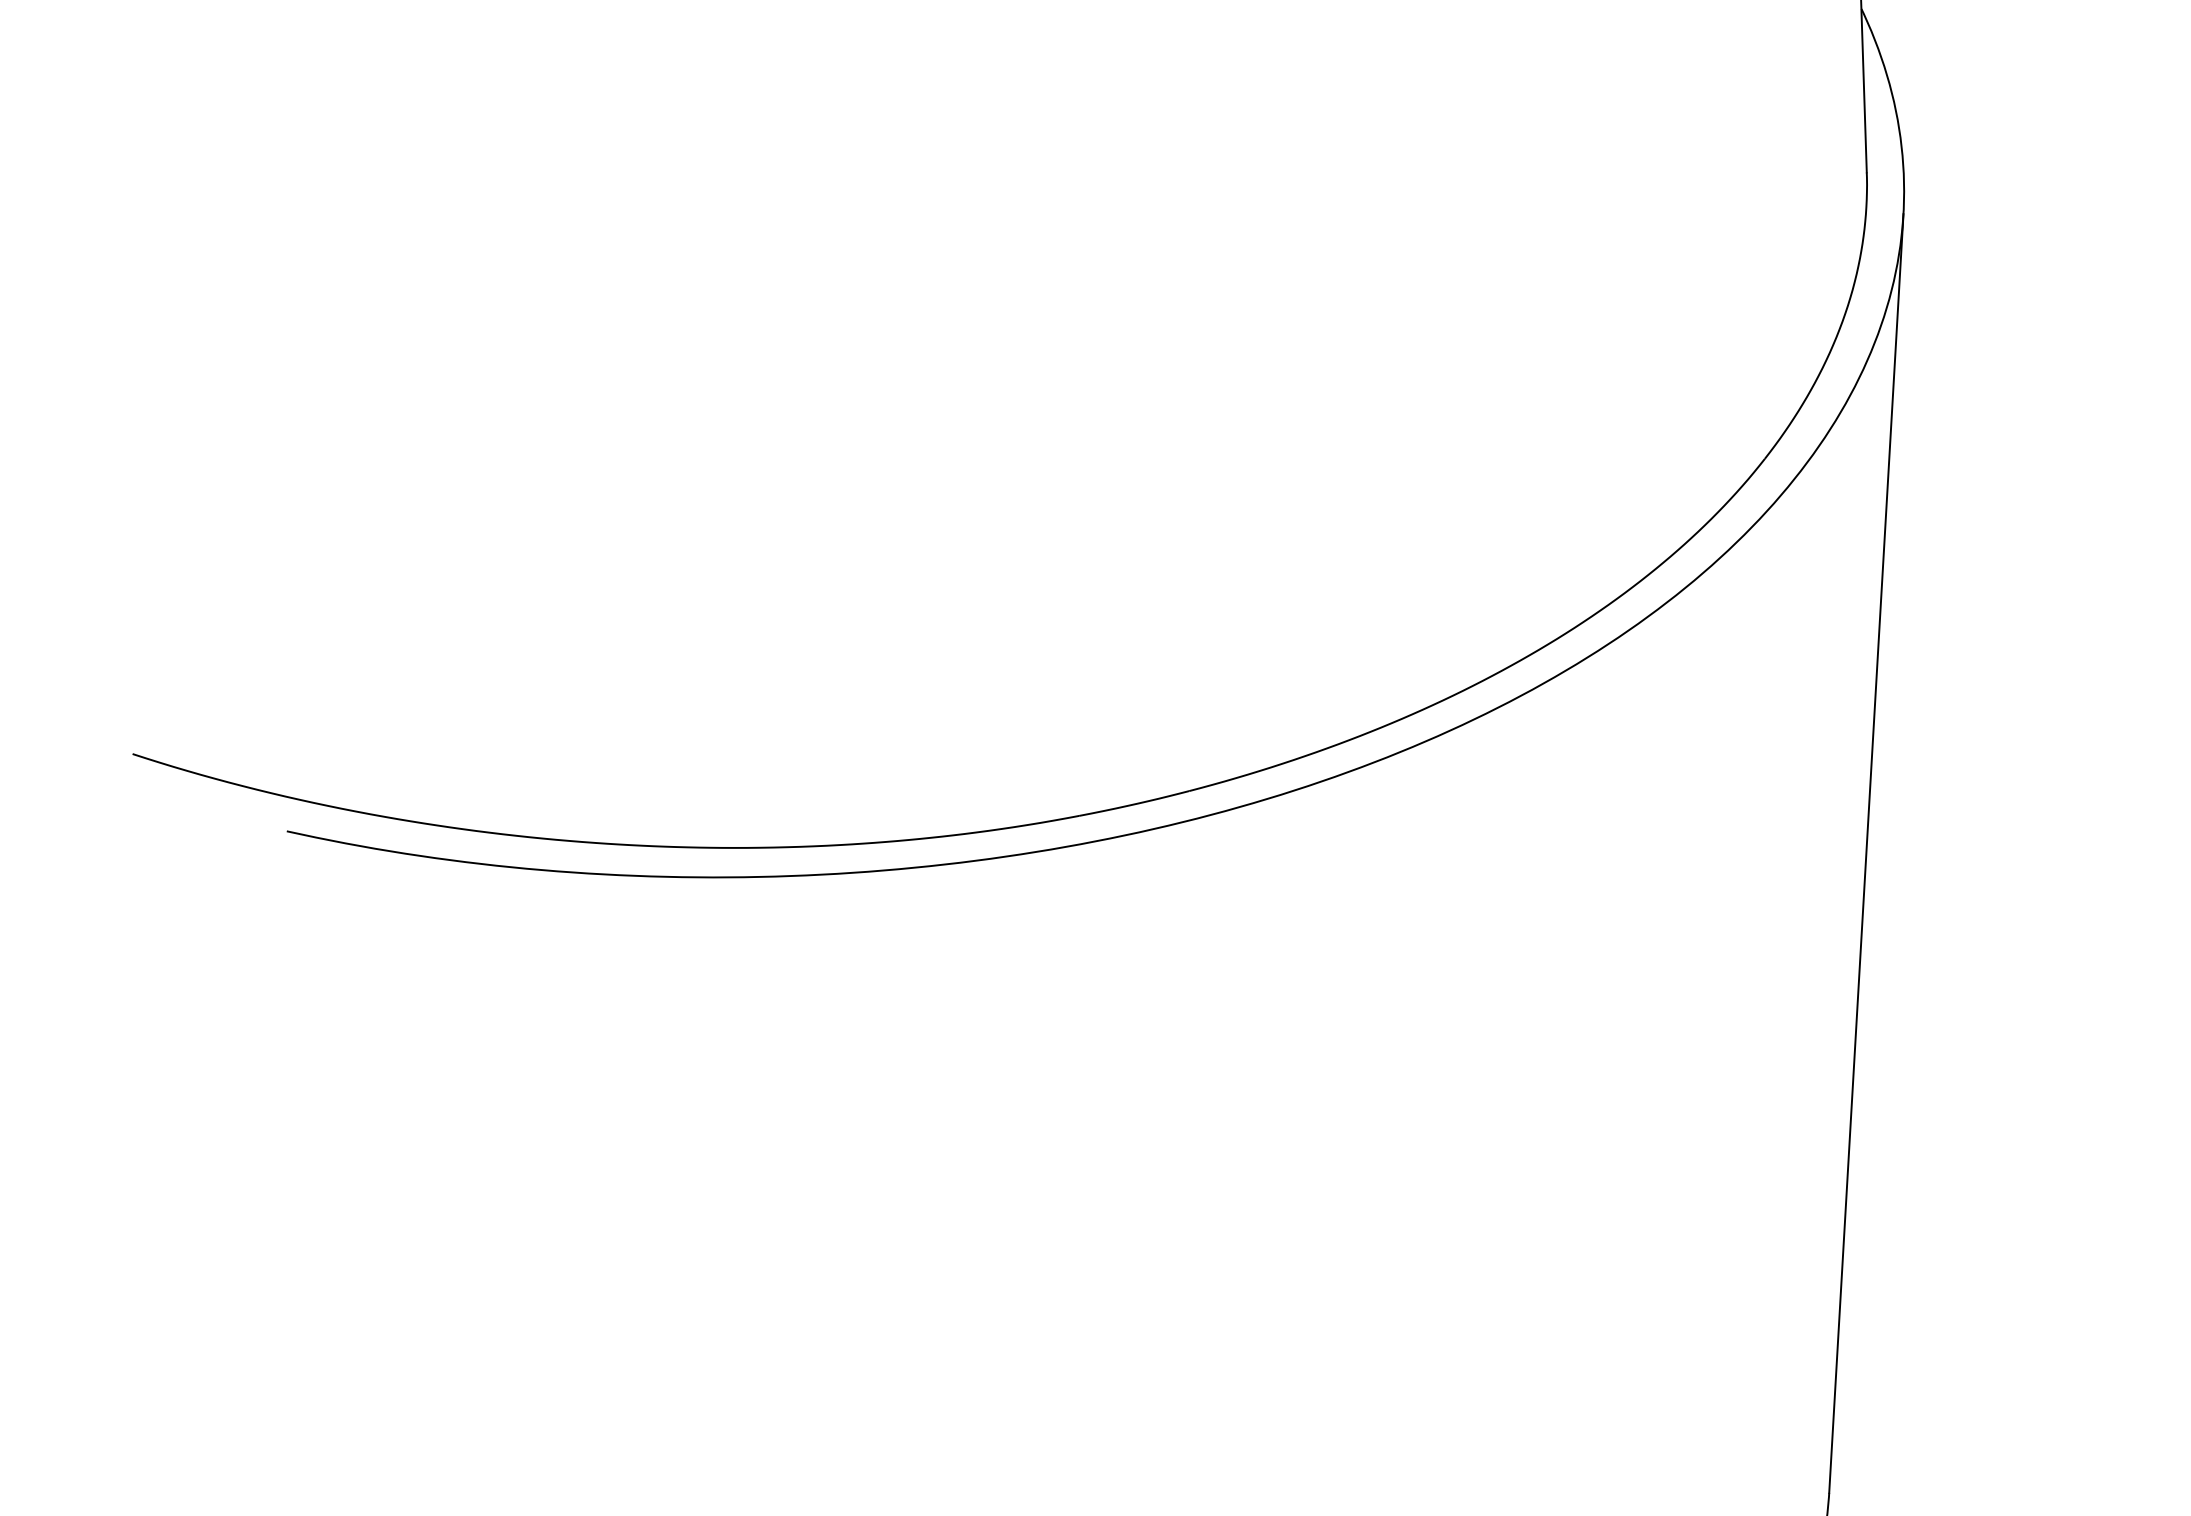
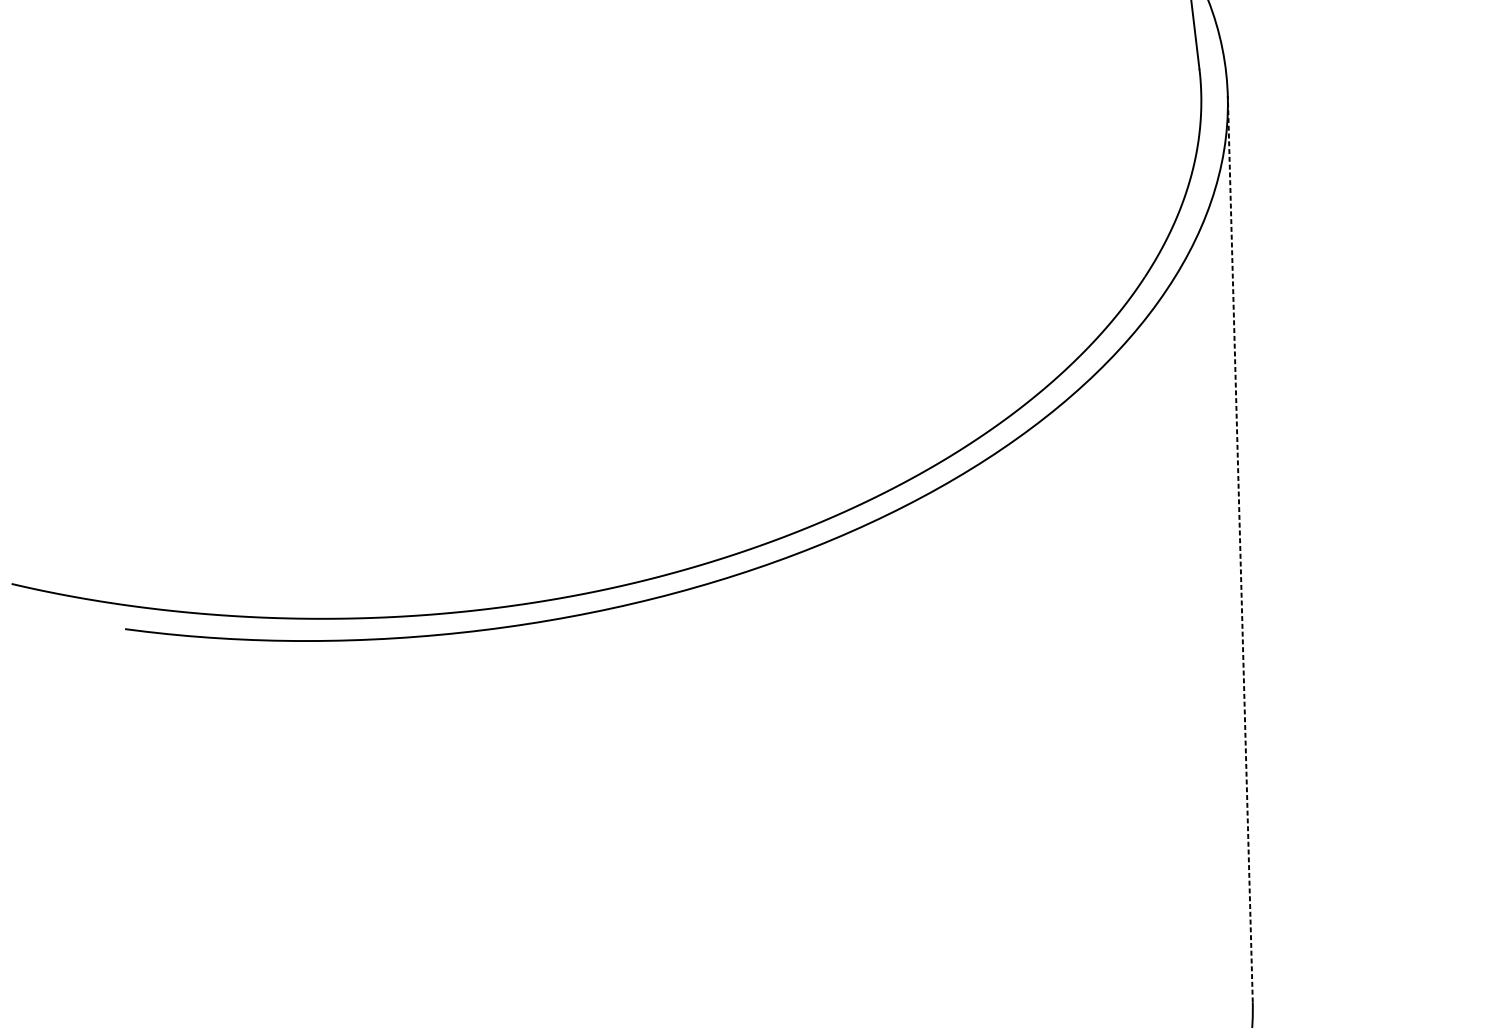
line: (1866, 853) -> (1240, 549), solid -> dashed

